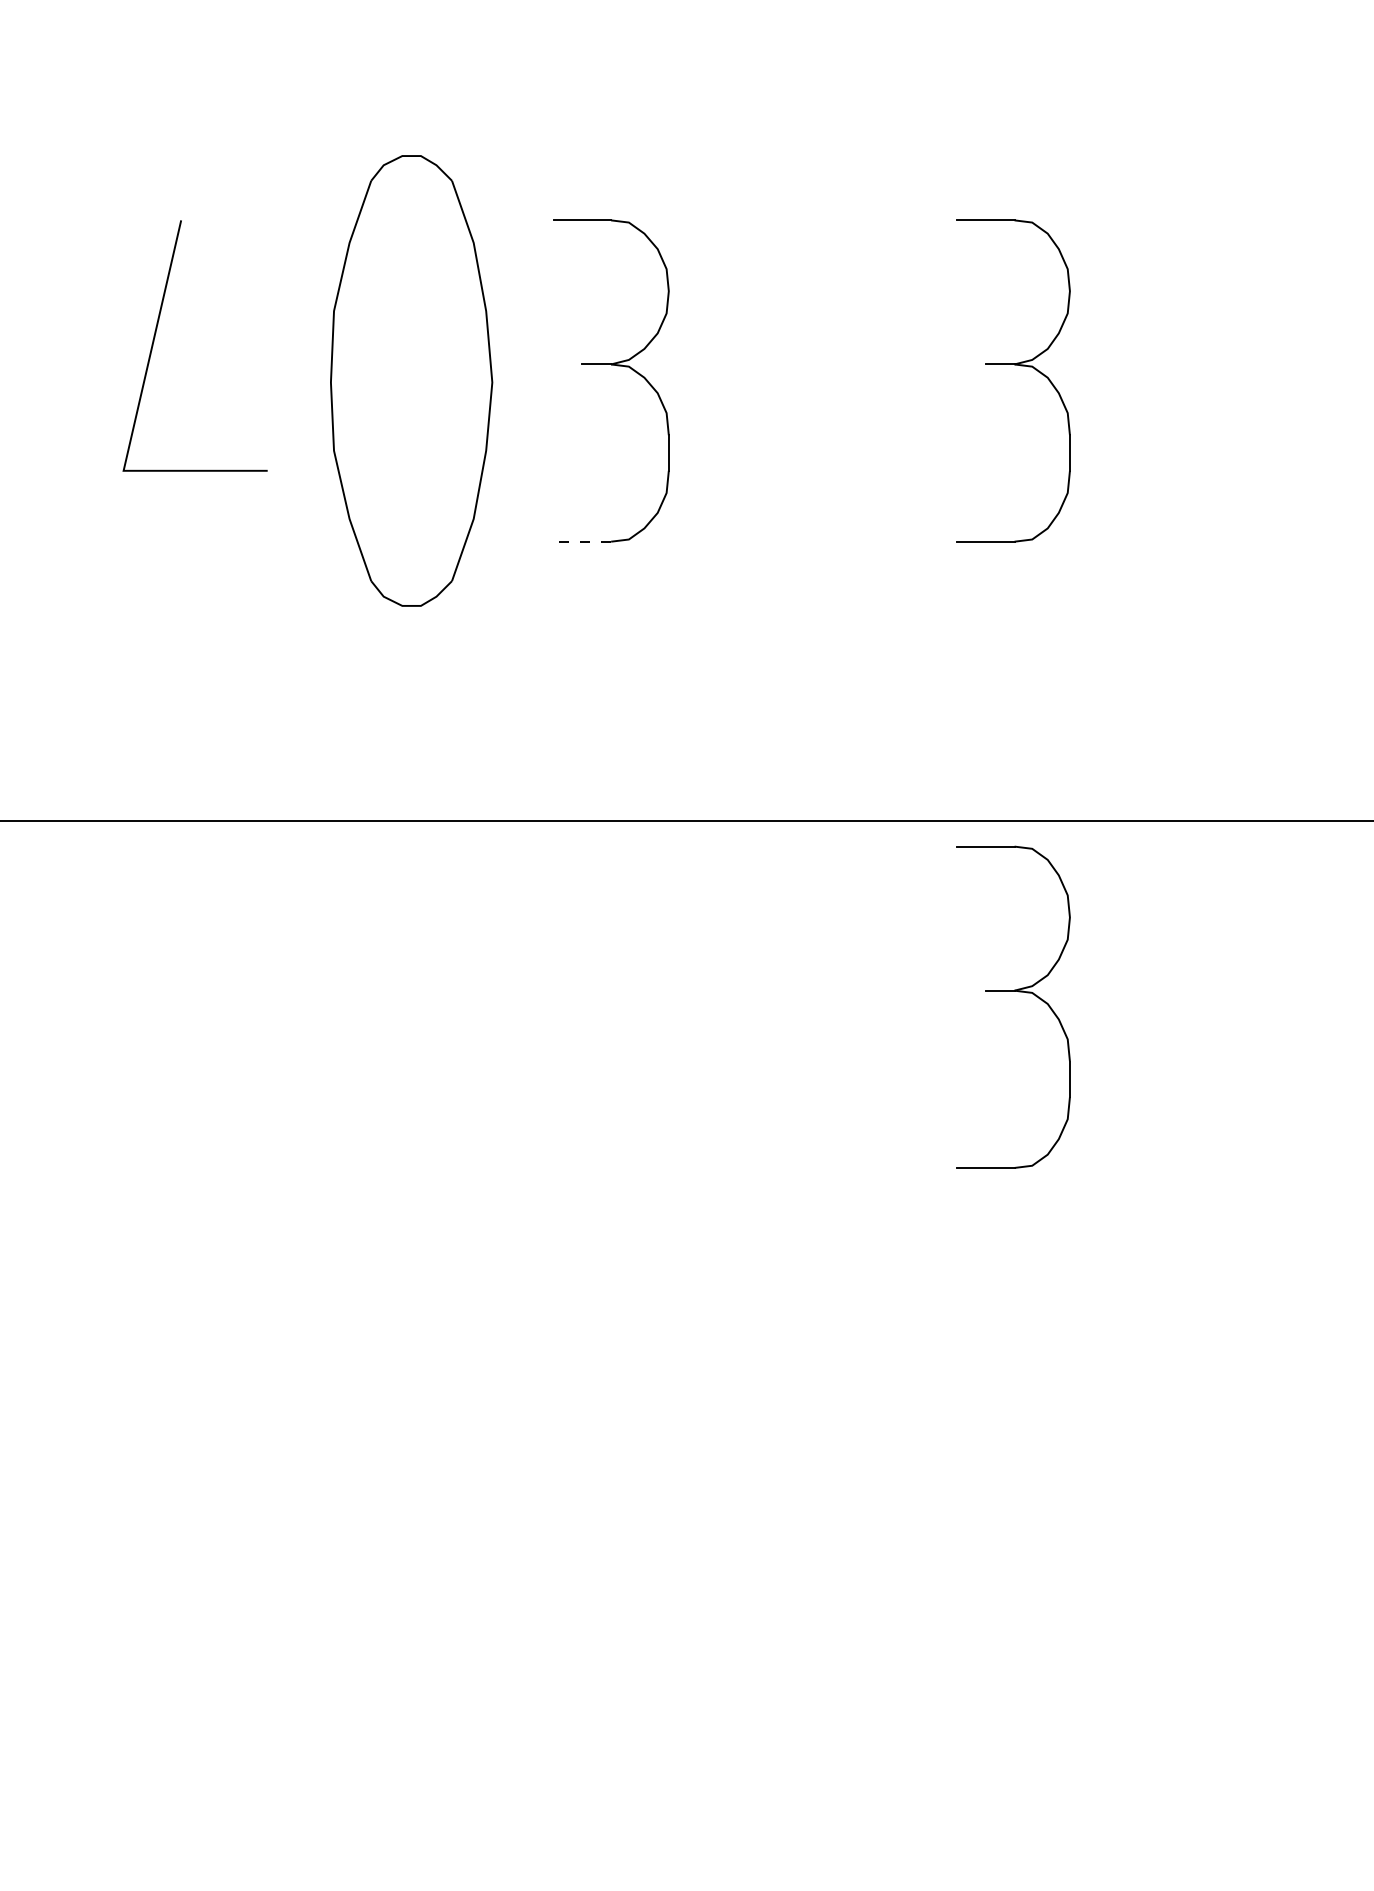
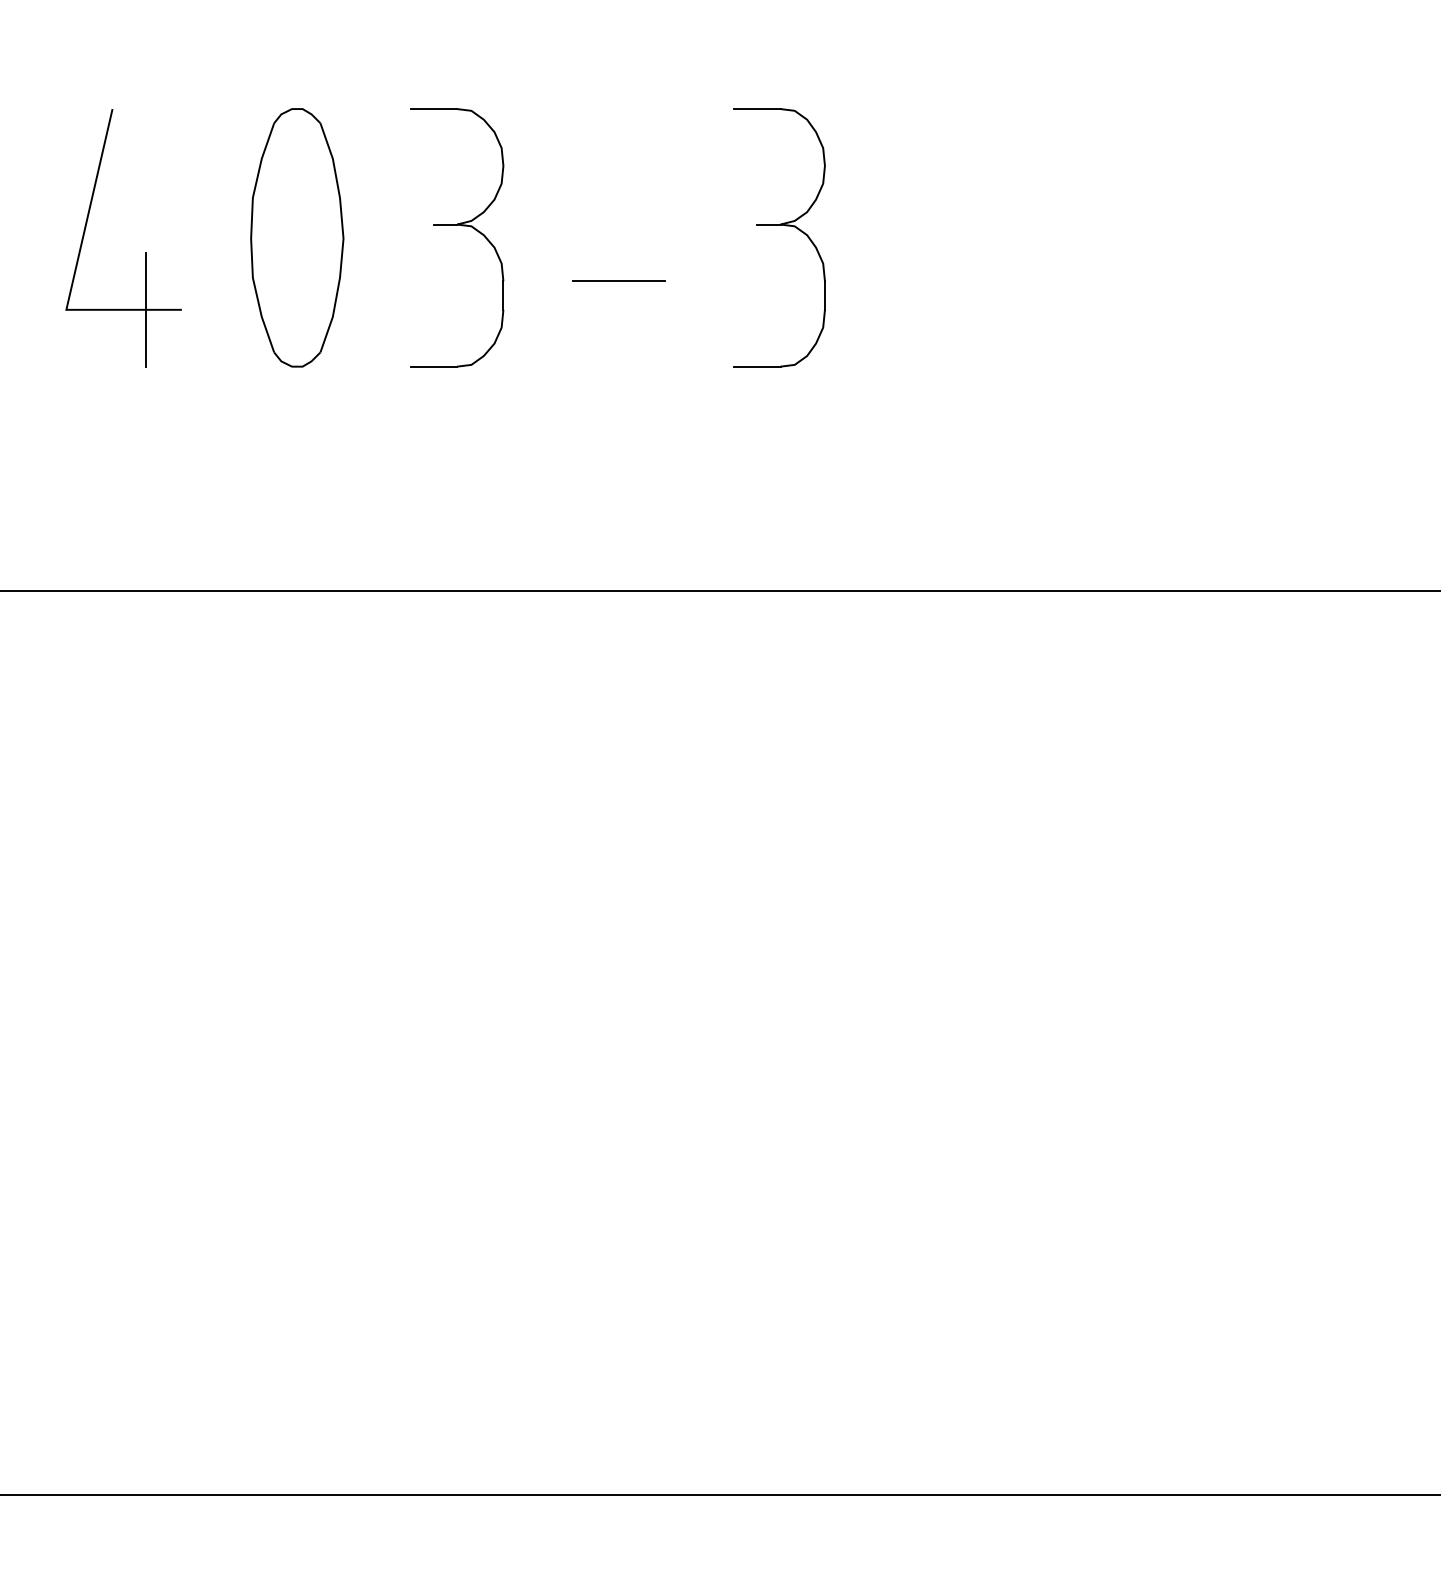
part: (411, 380) -> (297, 237), size x0.71
line: (812, 435) -> (618, 281), added
line: (223, 470) -> (146, 309), added
line: (581, 541) -> (433, 366), dashed -> solid
part: (1013, 991) -> (779, 727), removed

